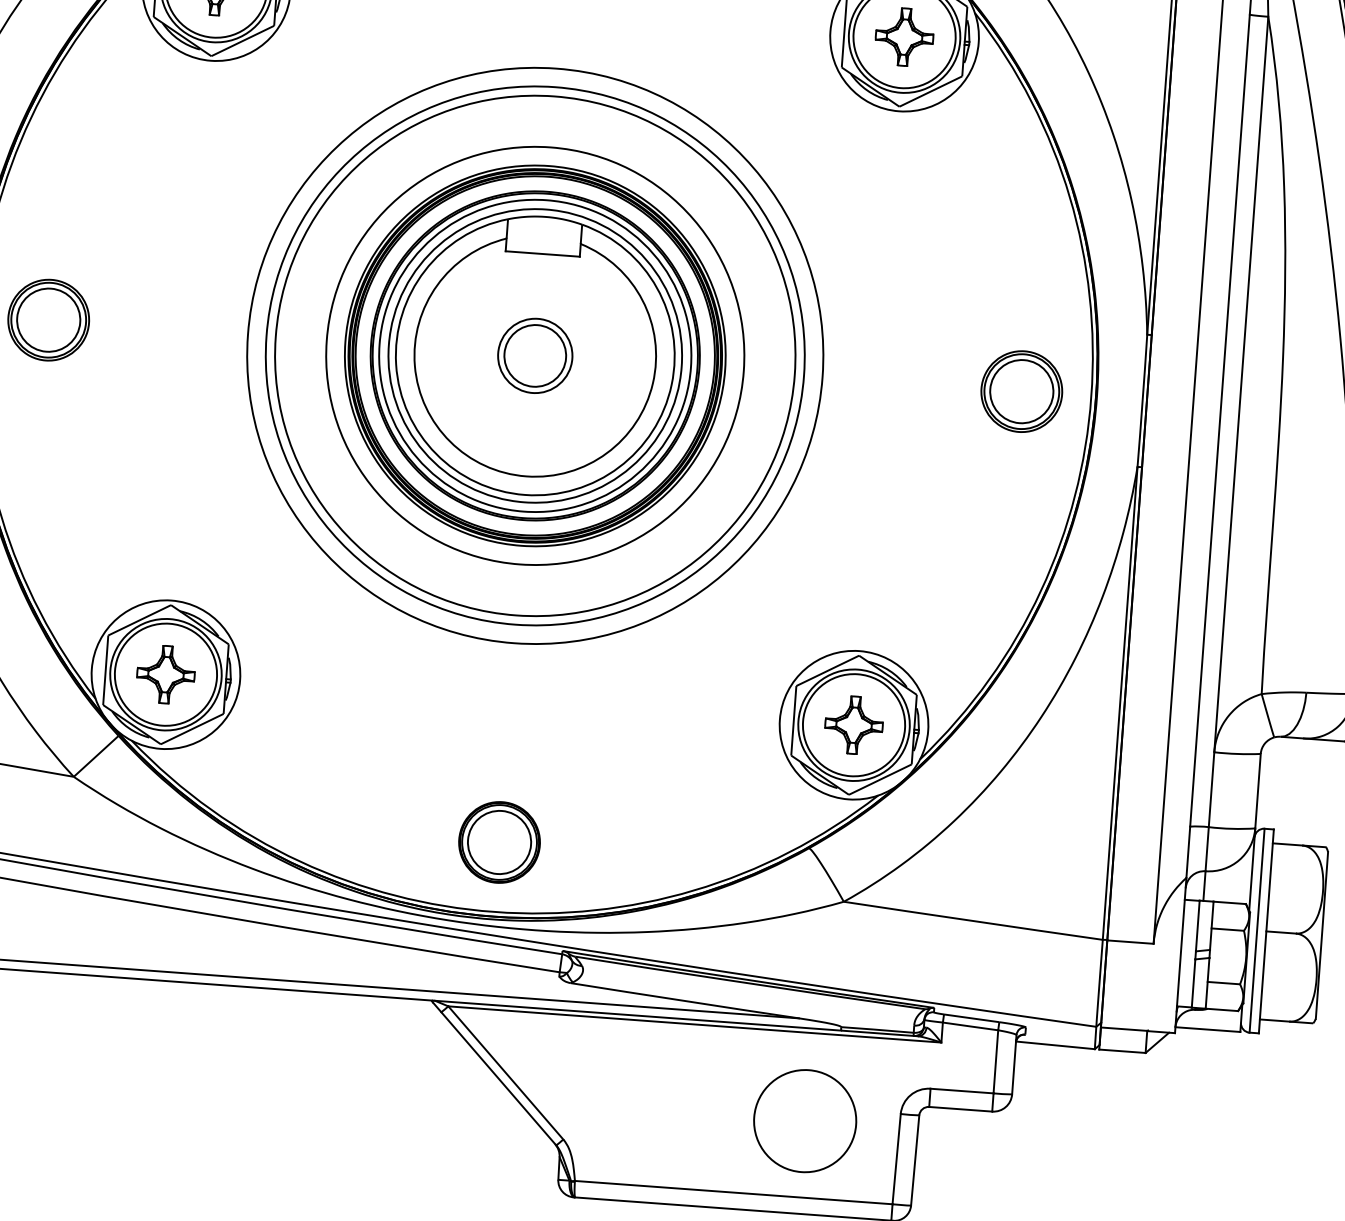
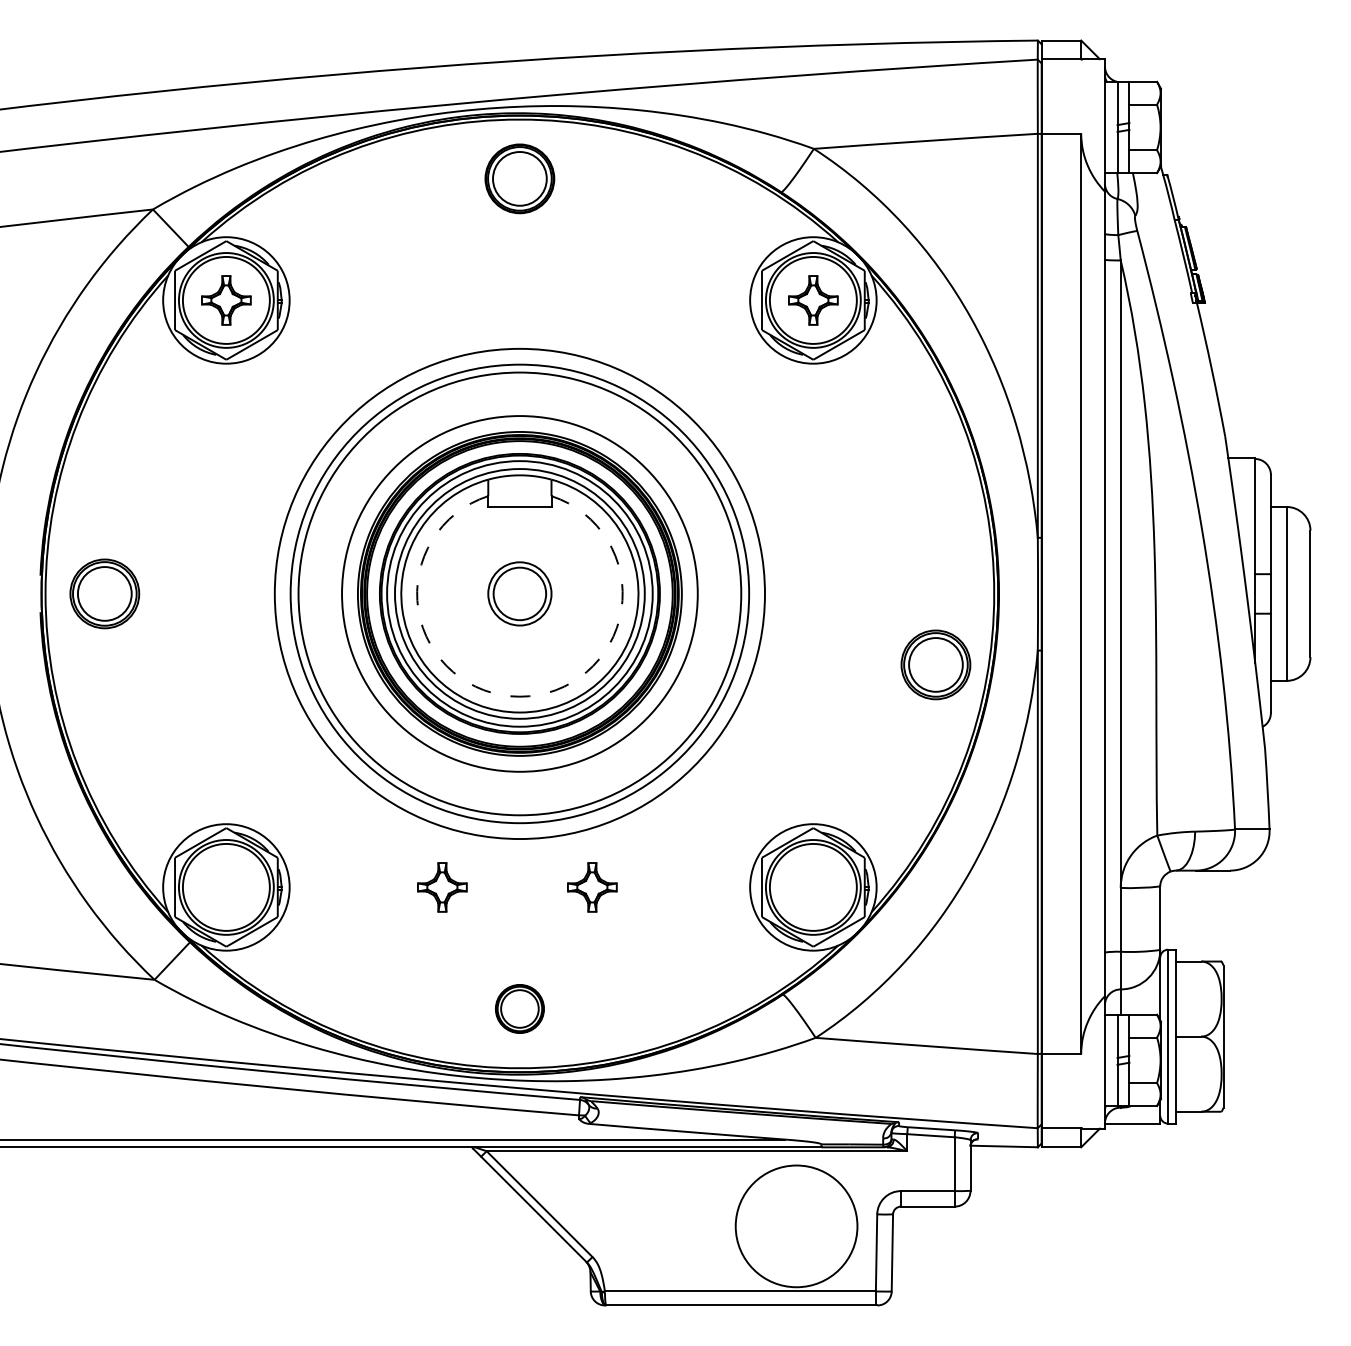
part: (1021, 391) -> (935, 664), moved
arc: (525, 476) -> (519, 696), solid -> dashed
part: (166, 674) -> (442, 887), moved
part: (854, 725) -> (592, 887), moved
part: (499, 841) -> (519, 1008), size x0.7
circle: (805, 1120) -> (796, 1225), size x1.4

